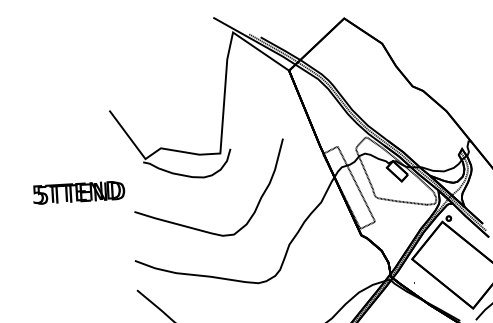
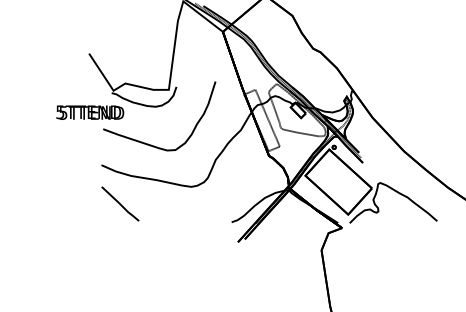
text: (79, 192) -> (90, 112), moved

